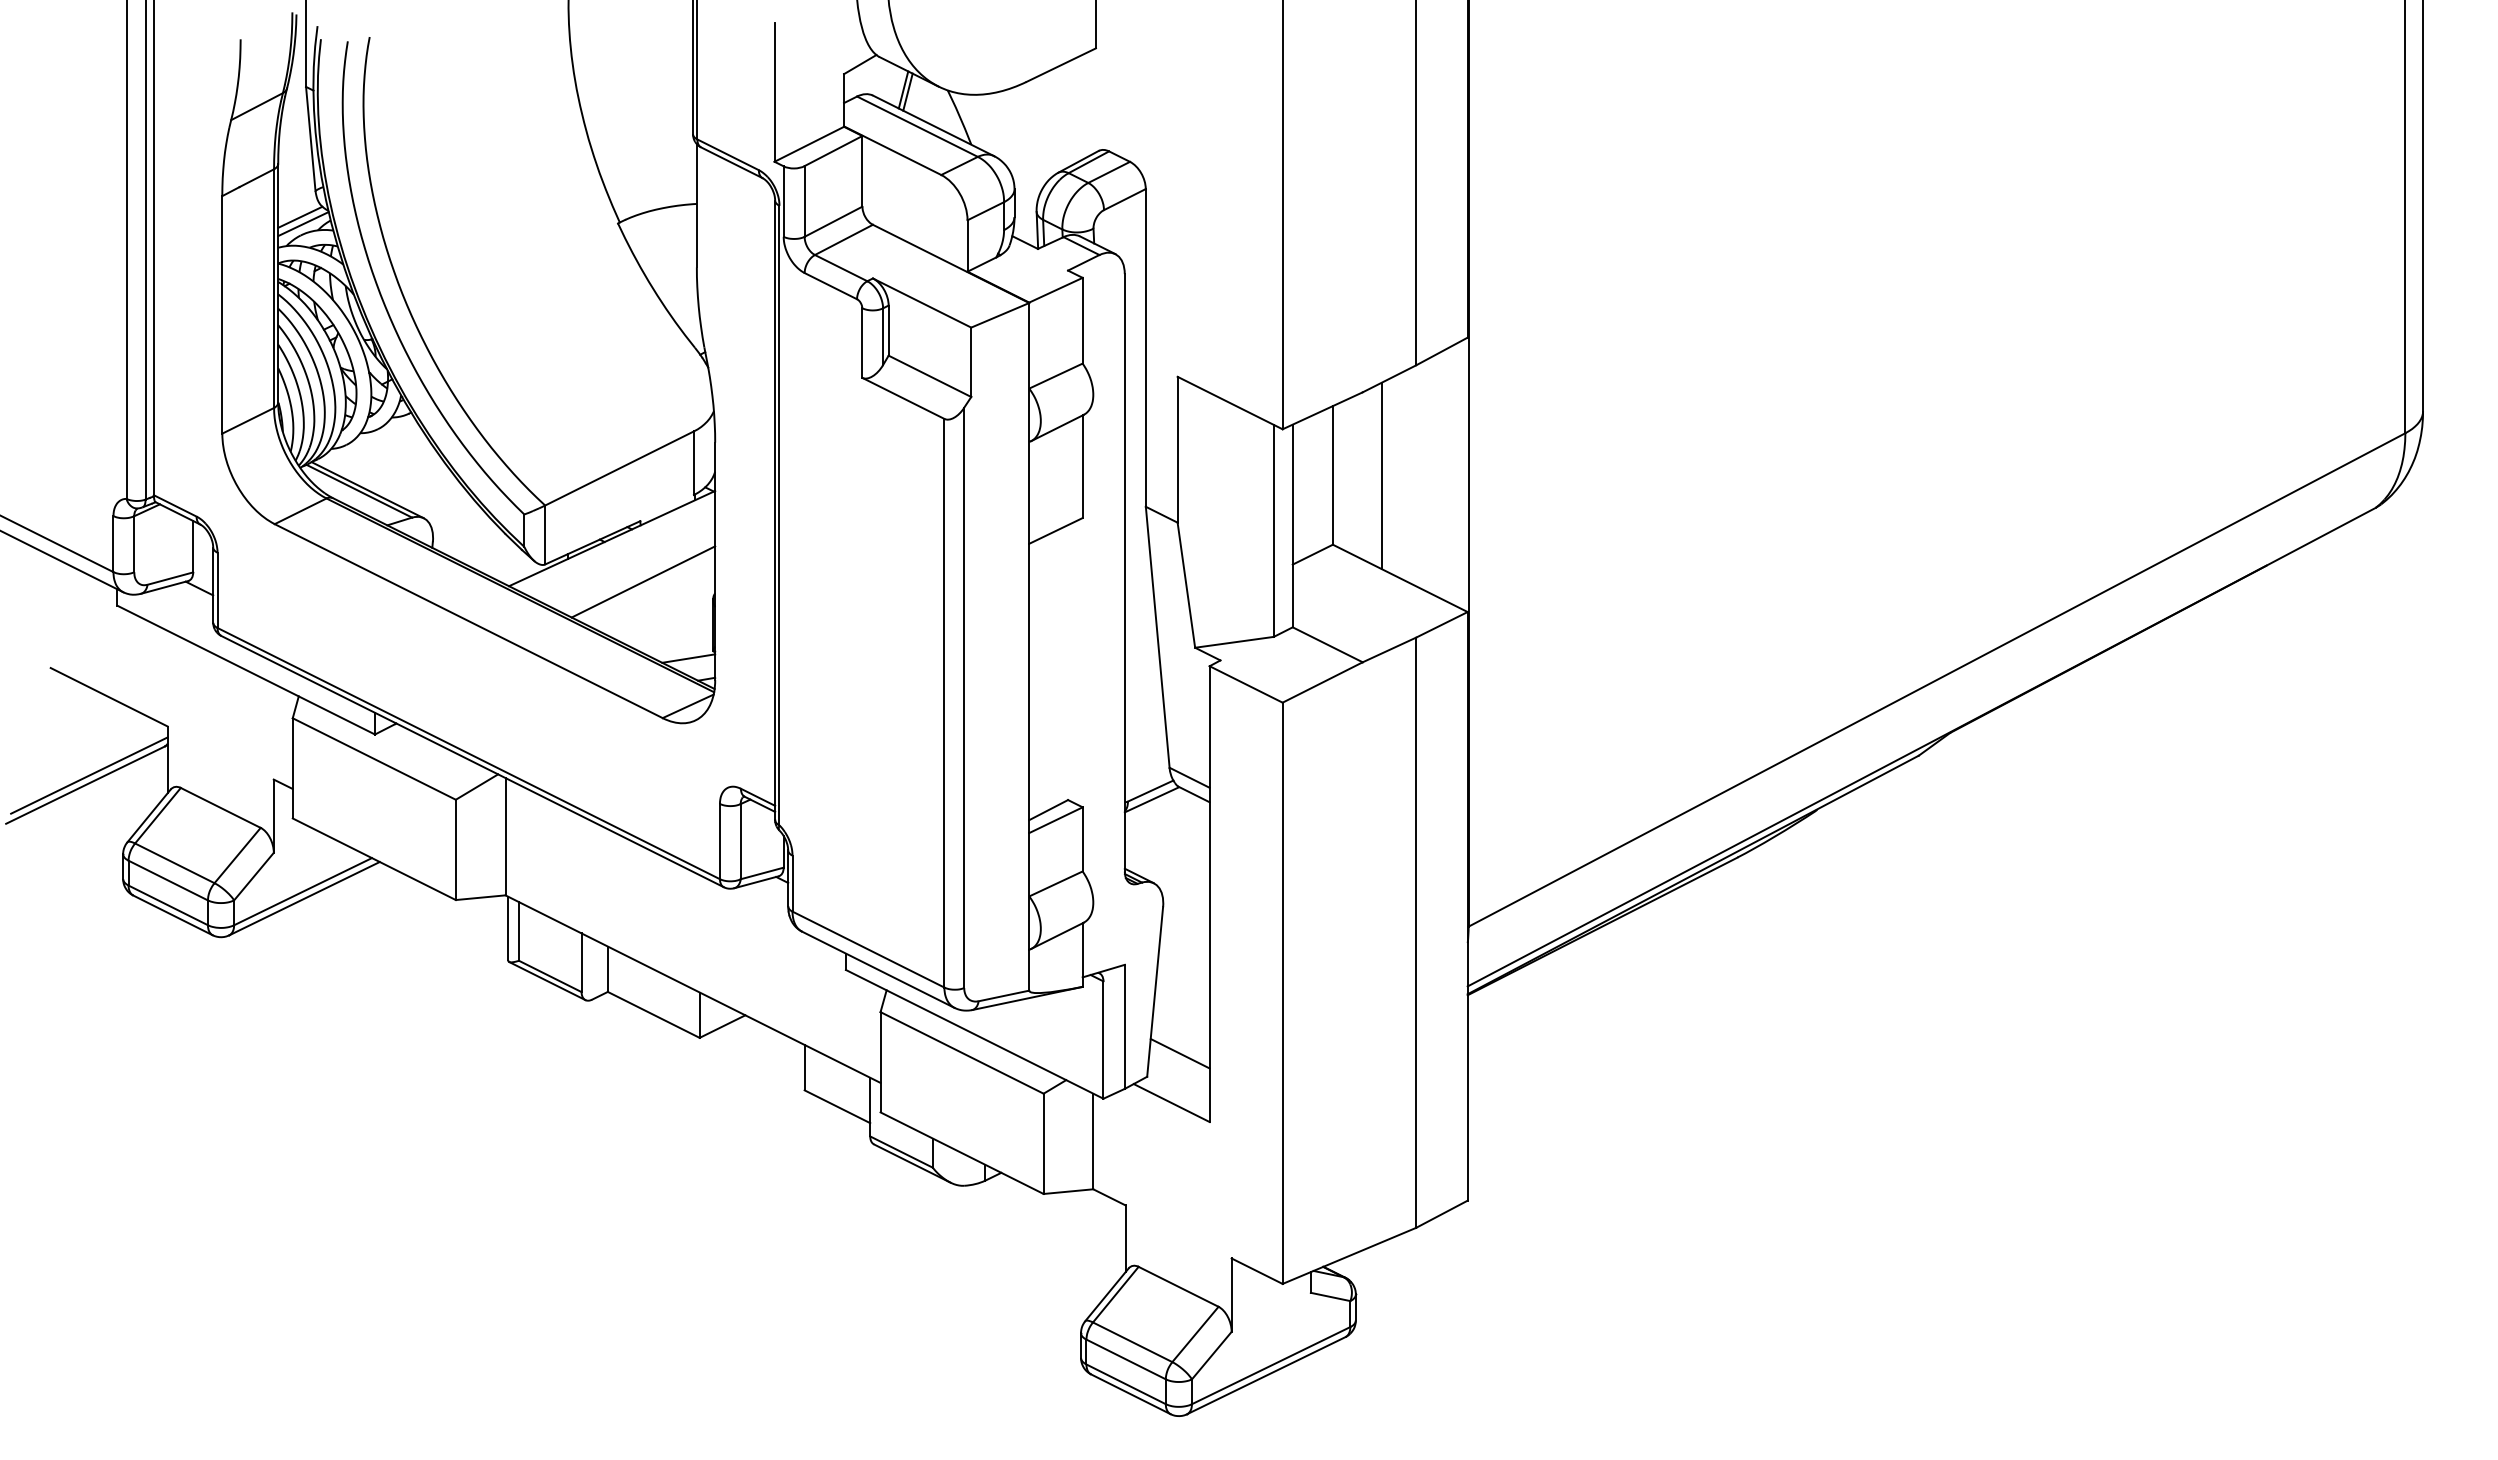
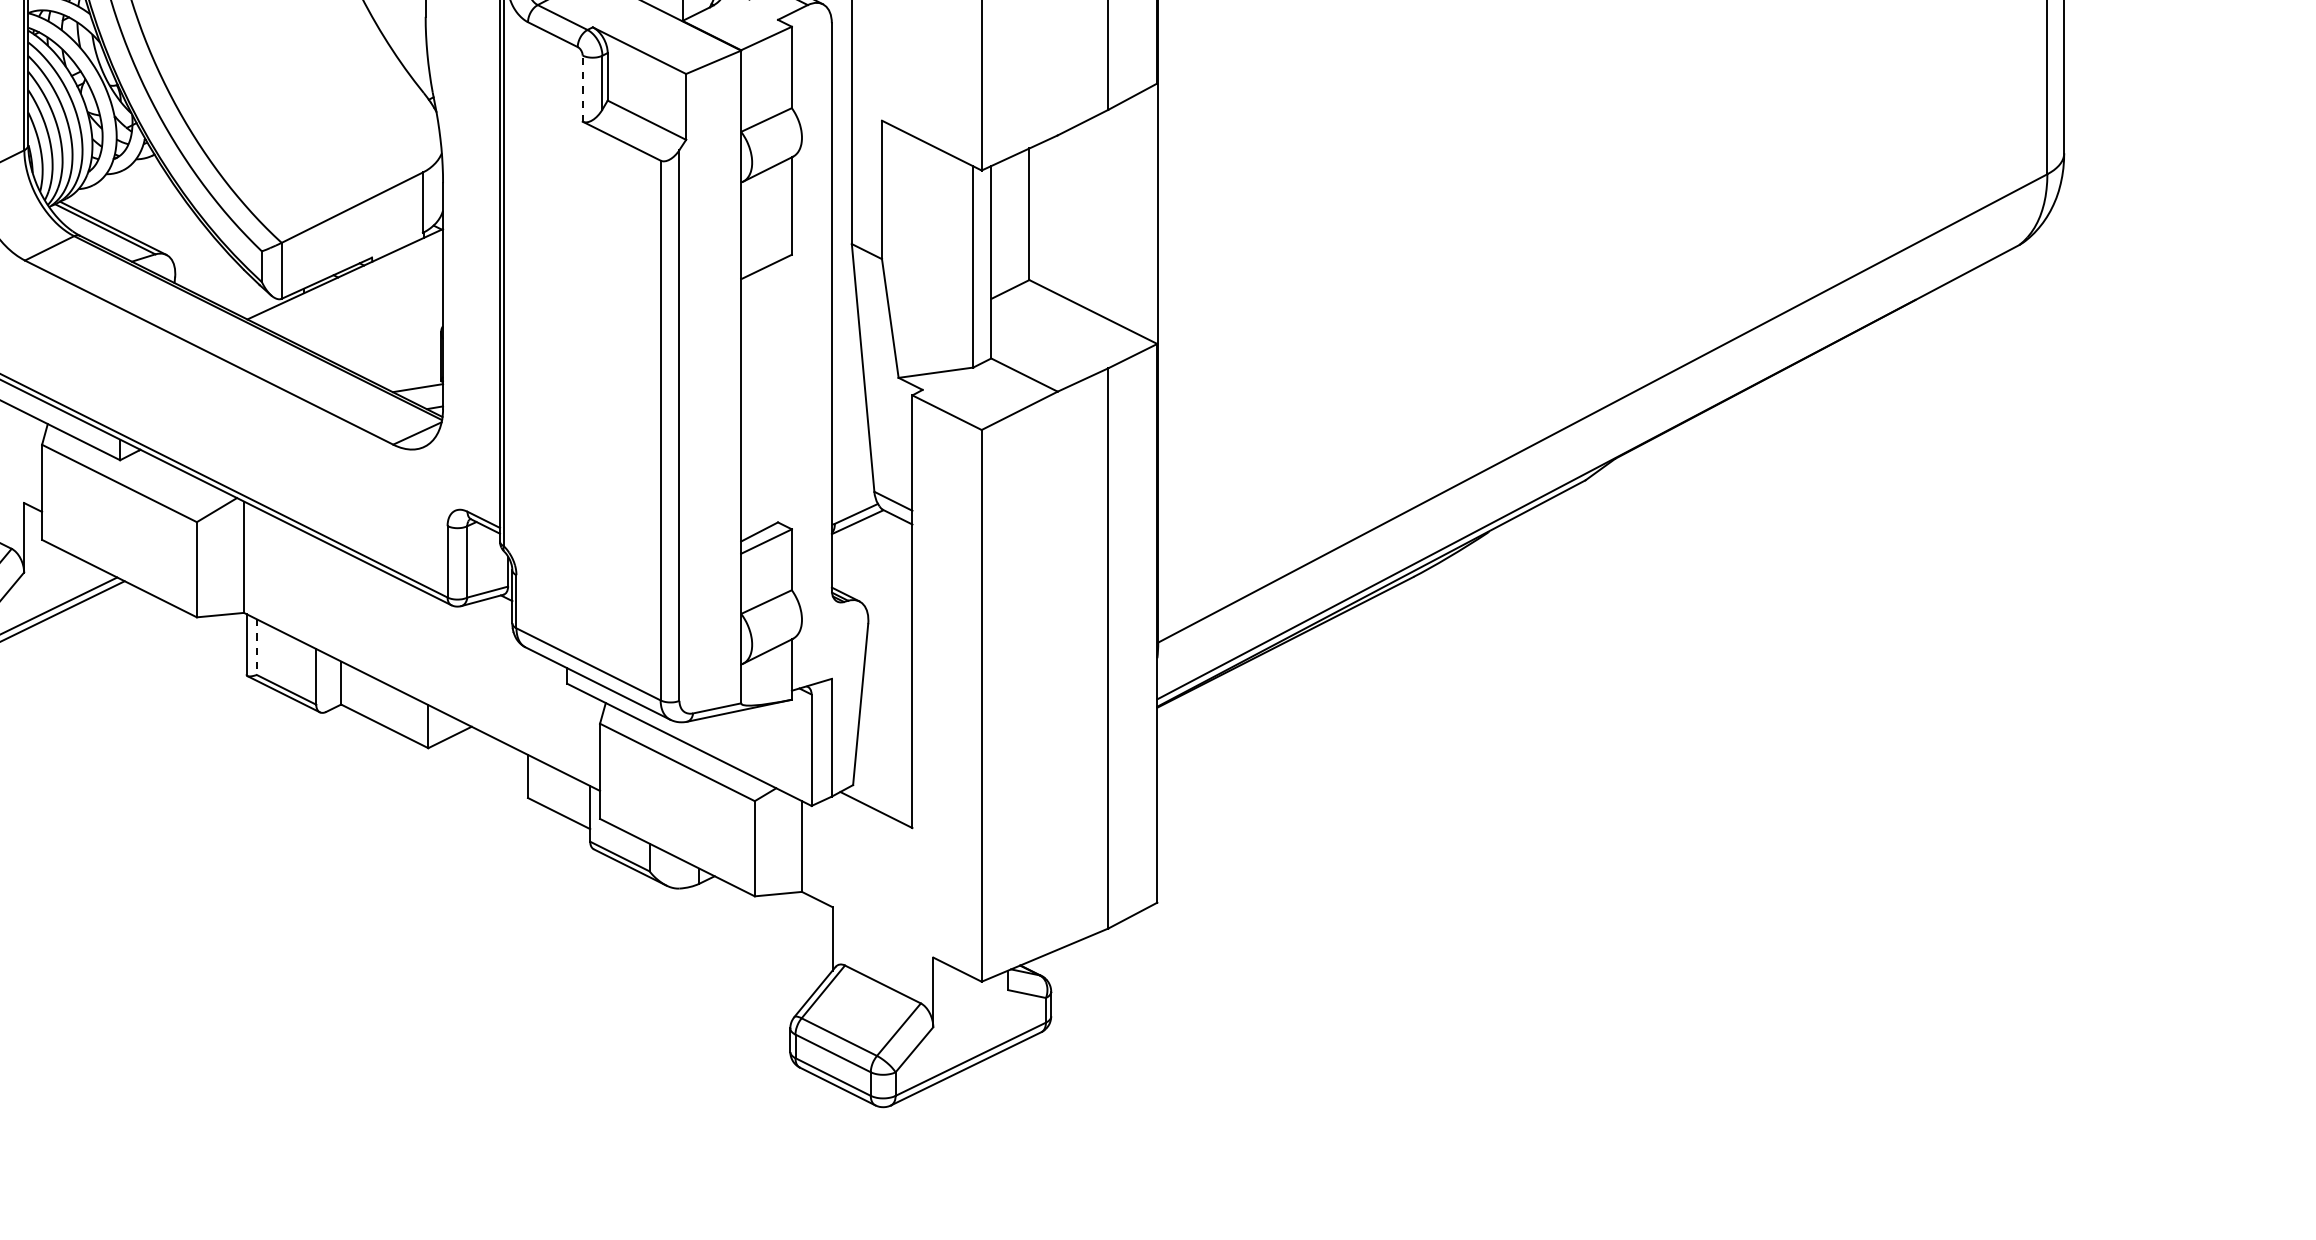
line: (862, 343) -> (582, 89), solid -> dashed
line: (1382, 475) -> (1076, 214), removed
line: (643, 581) -> (375, 314), removed
line: (519, 932) -> (257, 648), solid -> dashed
line: (1179, 1053) -> (883, 763), removed

